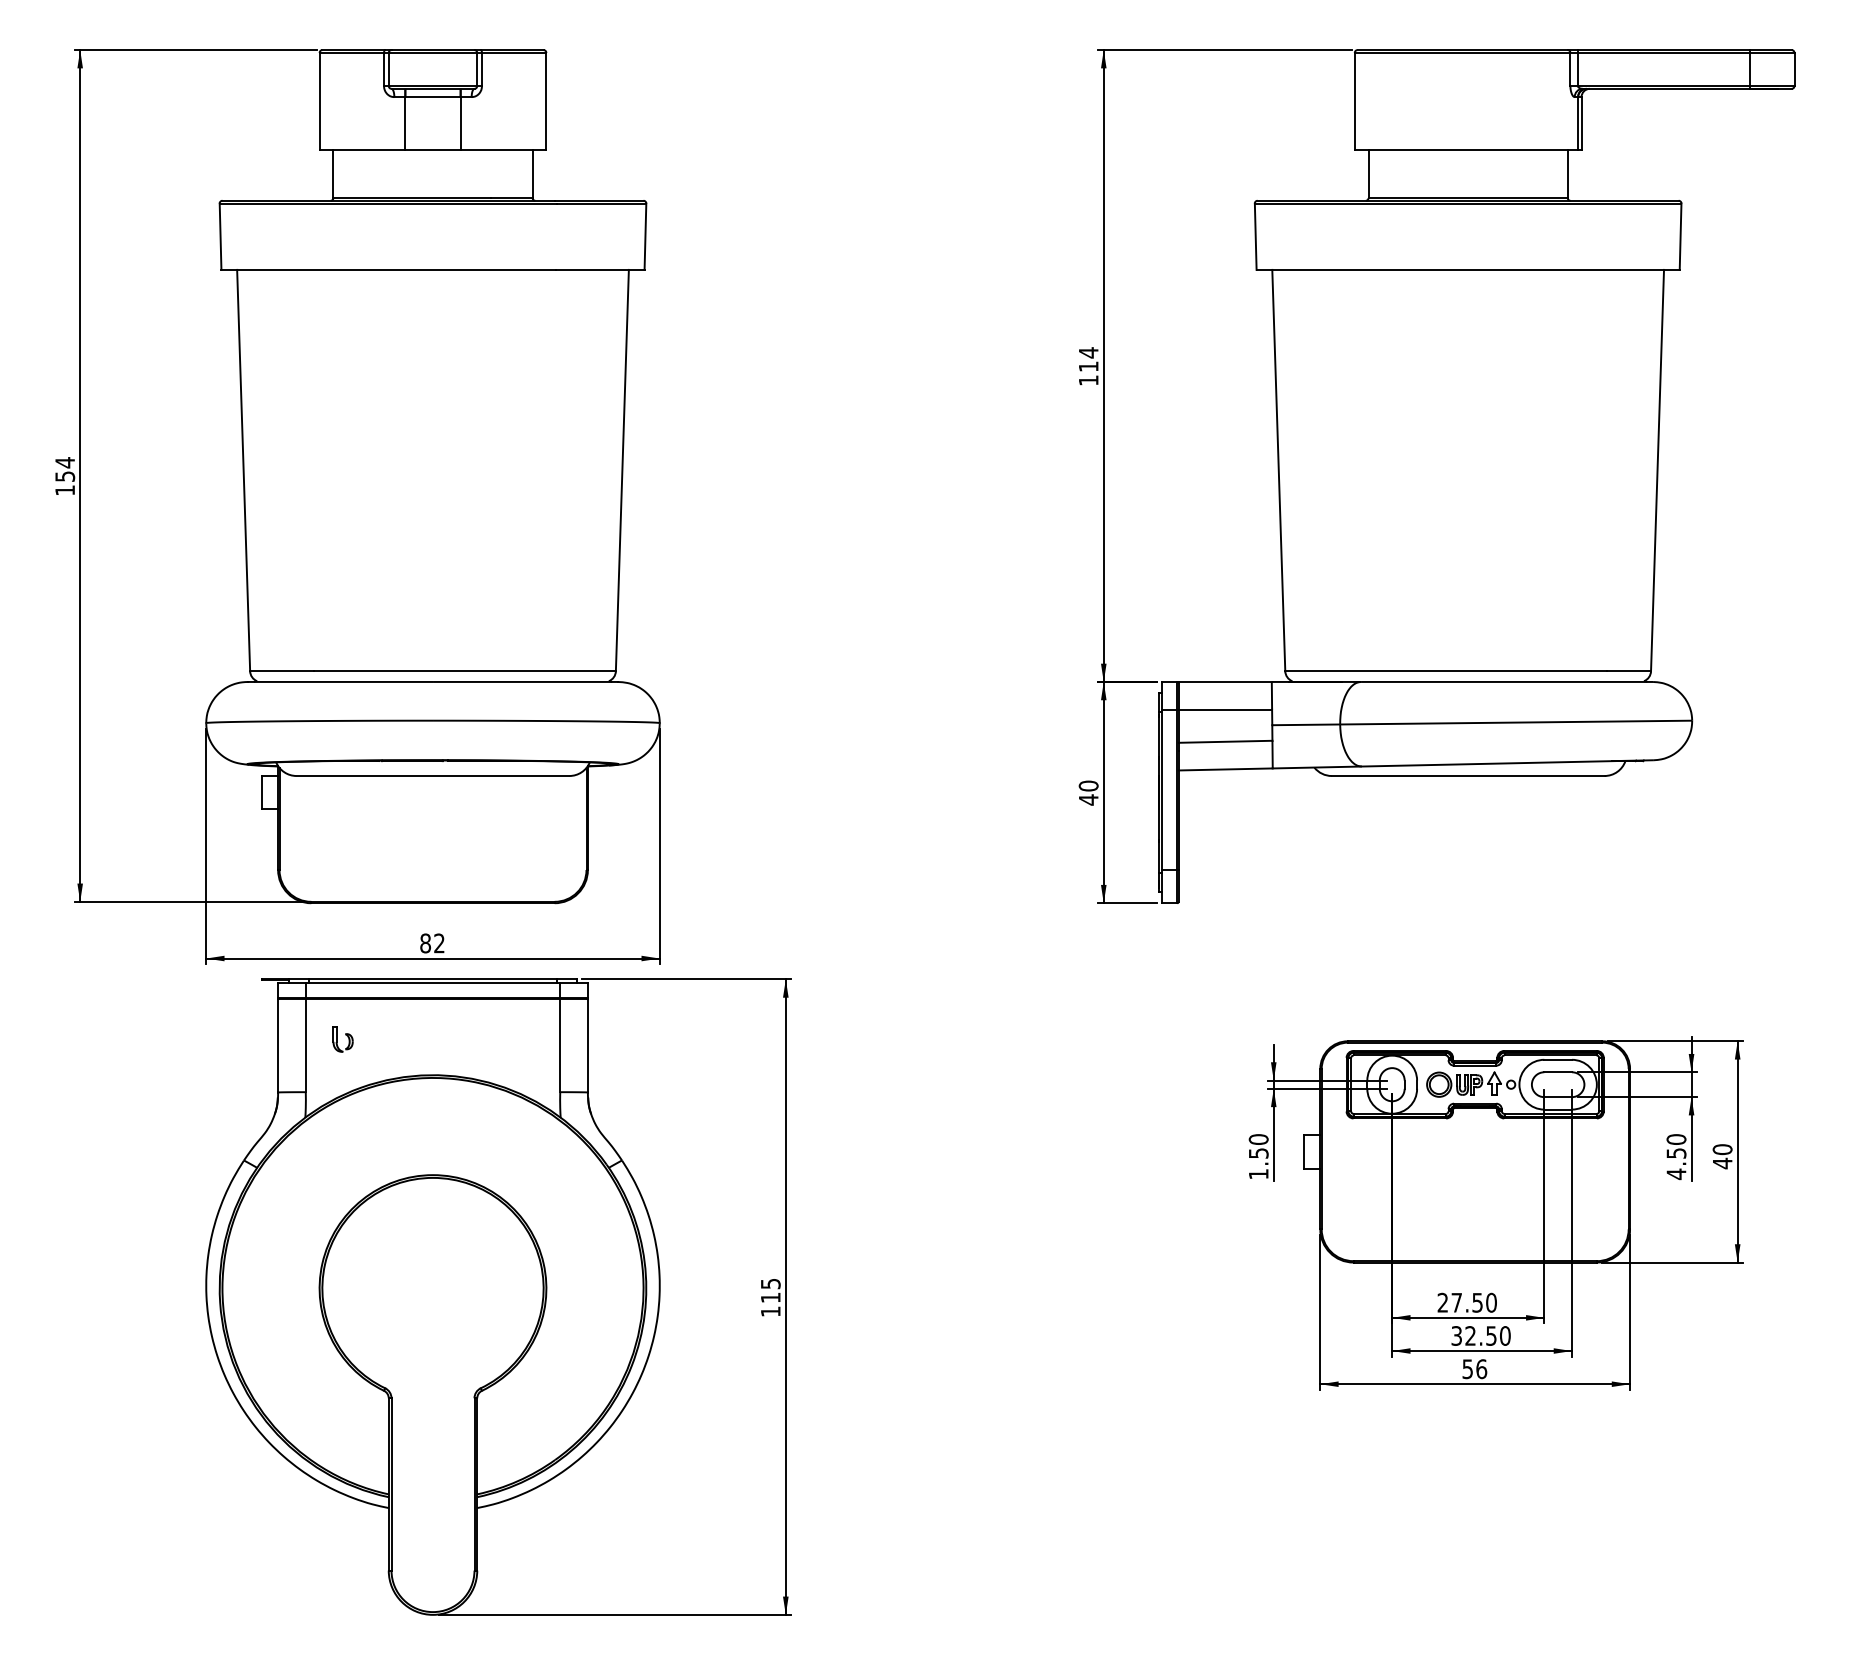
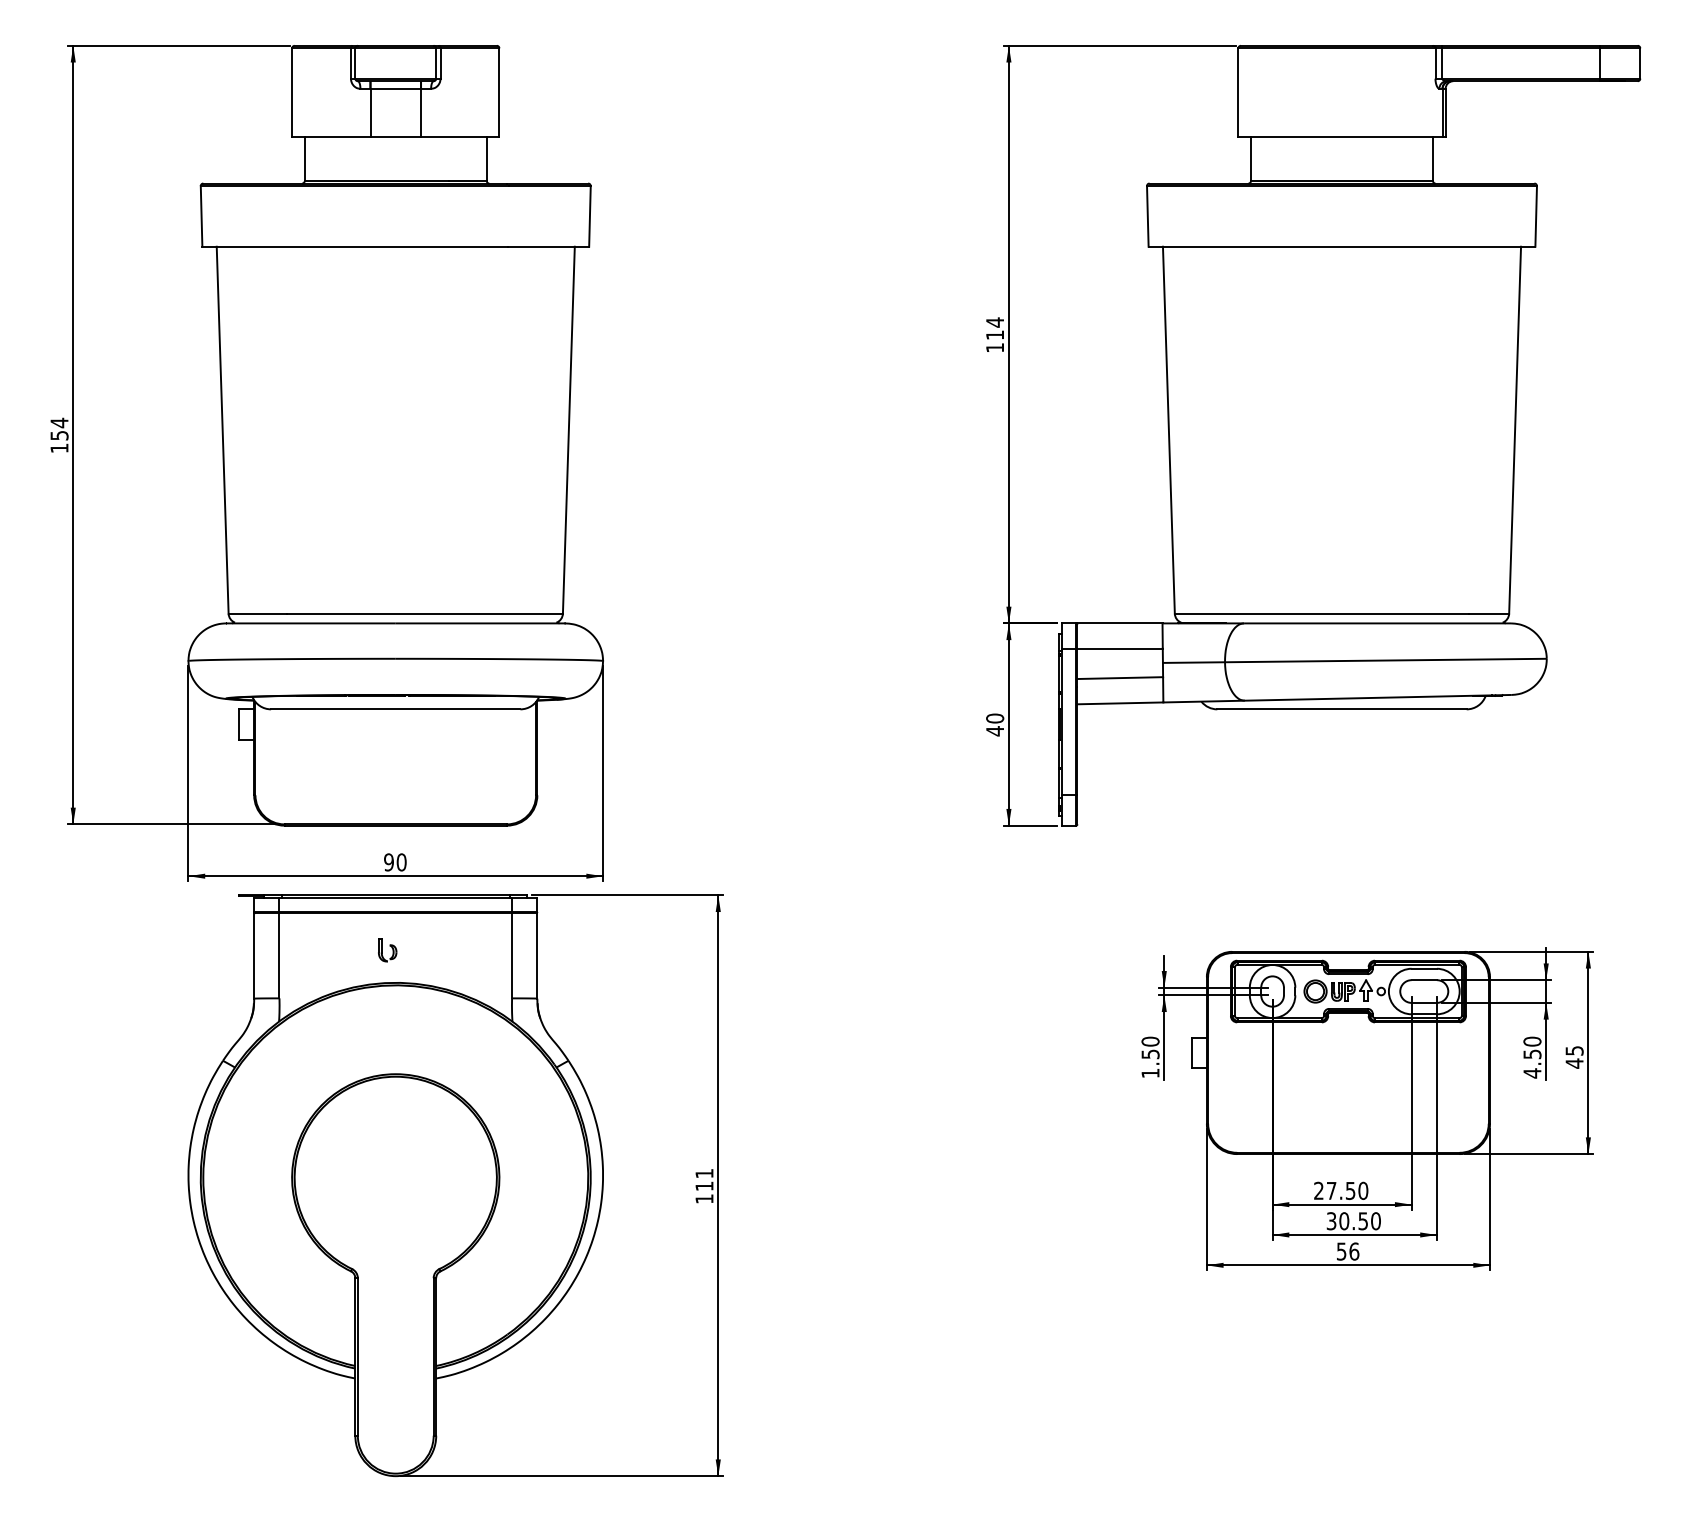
text: (432, 943) -> (395, 862), 82 -> 90
part: (342, 1039) -> (387, 950), moved
text: (1722, 1149) -> (1574, 1050), 40 -> 45
text: (770, 1284) -> (704, 1174), 115 -> 111
text: (1470, 1335) -> (1344, 1220), 32.50 -> 30.50

